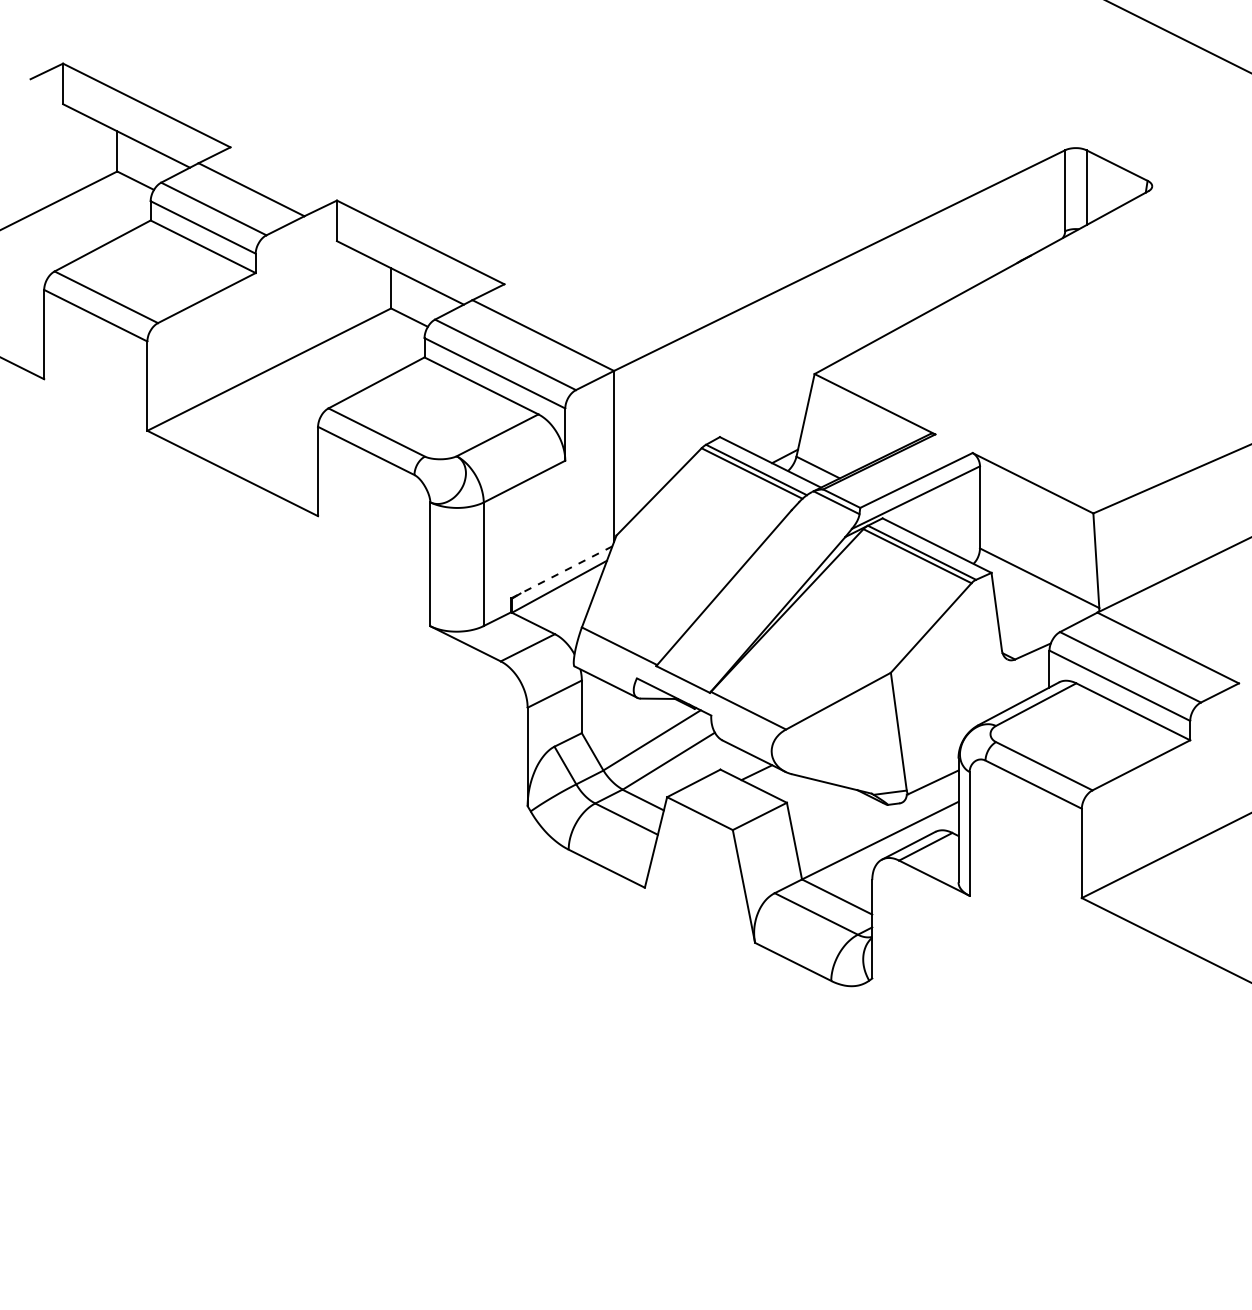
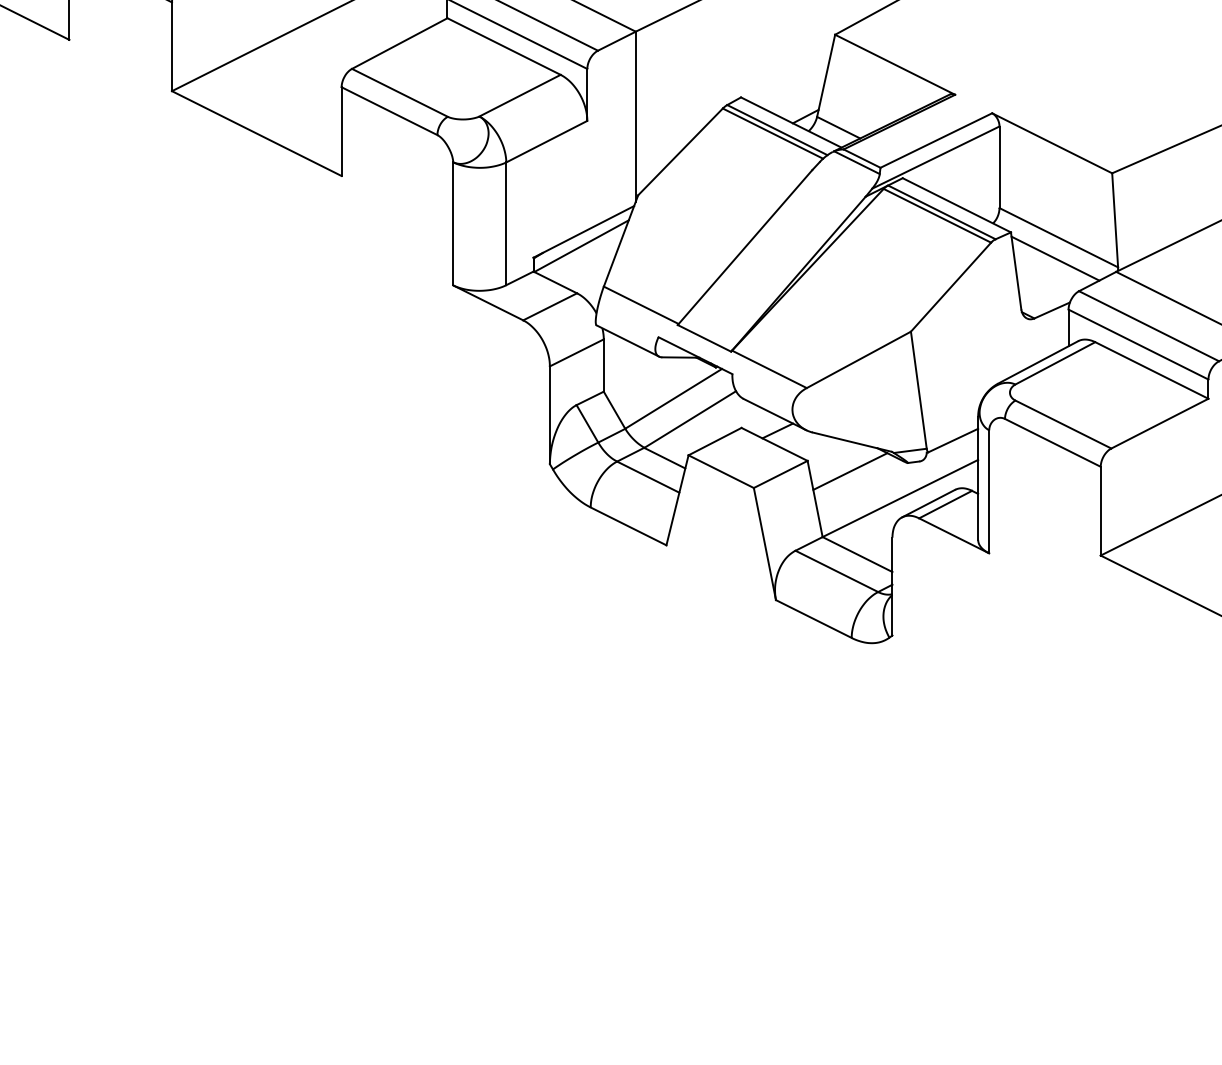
line: (561, 572) -> (583, 232), dashed -> solid
line: (1036, 599) -> (1055, 258), added
line: (829, 813) -> (849, 471), added

